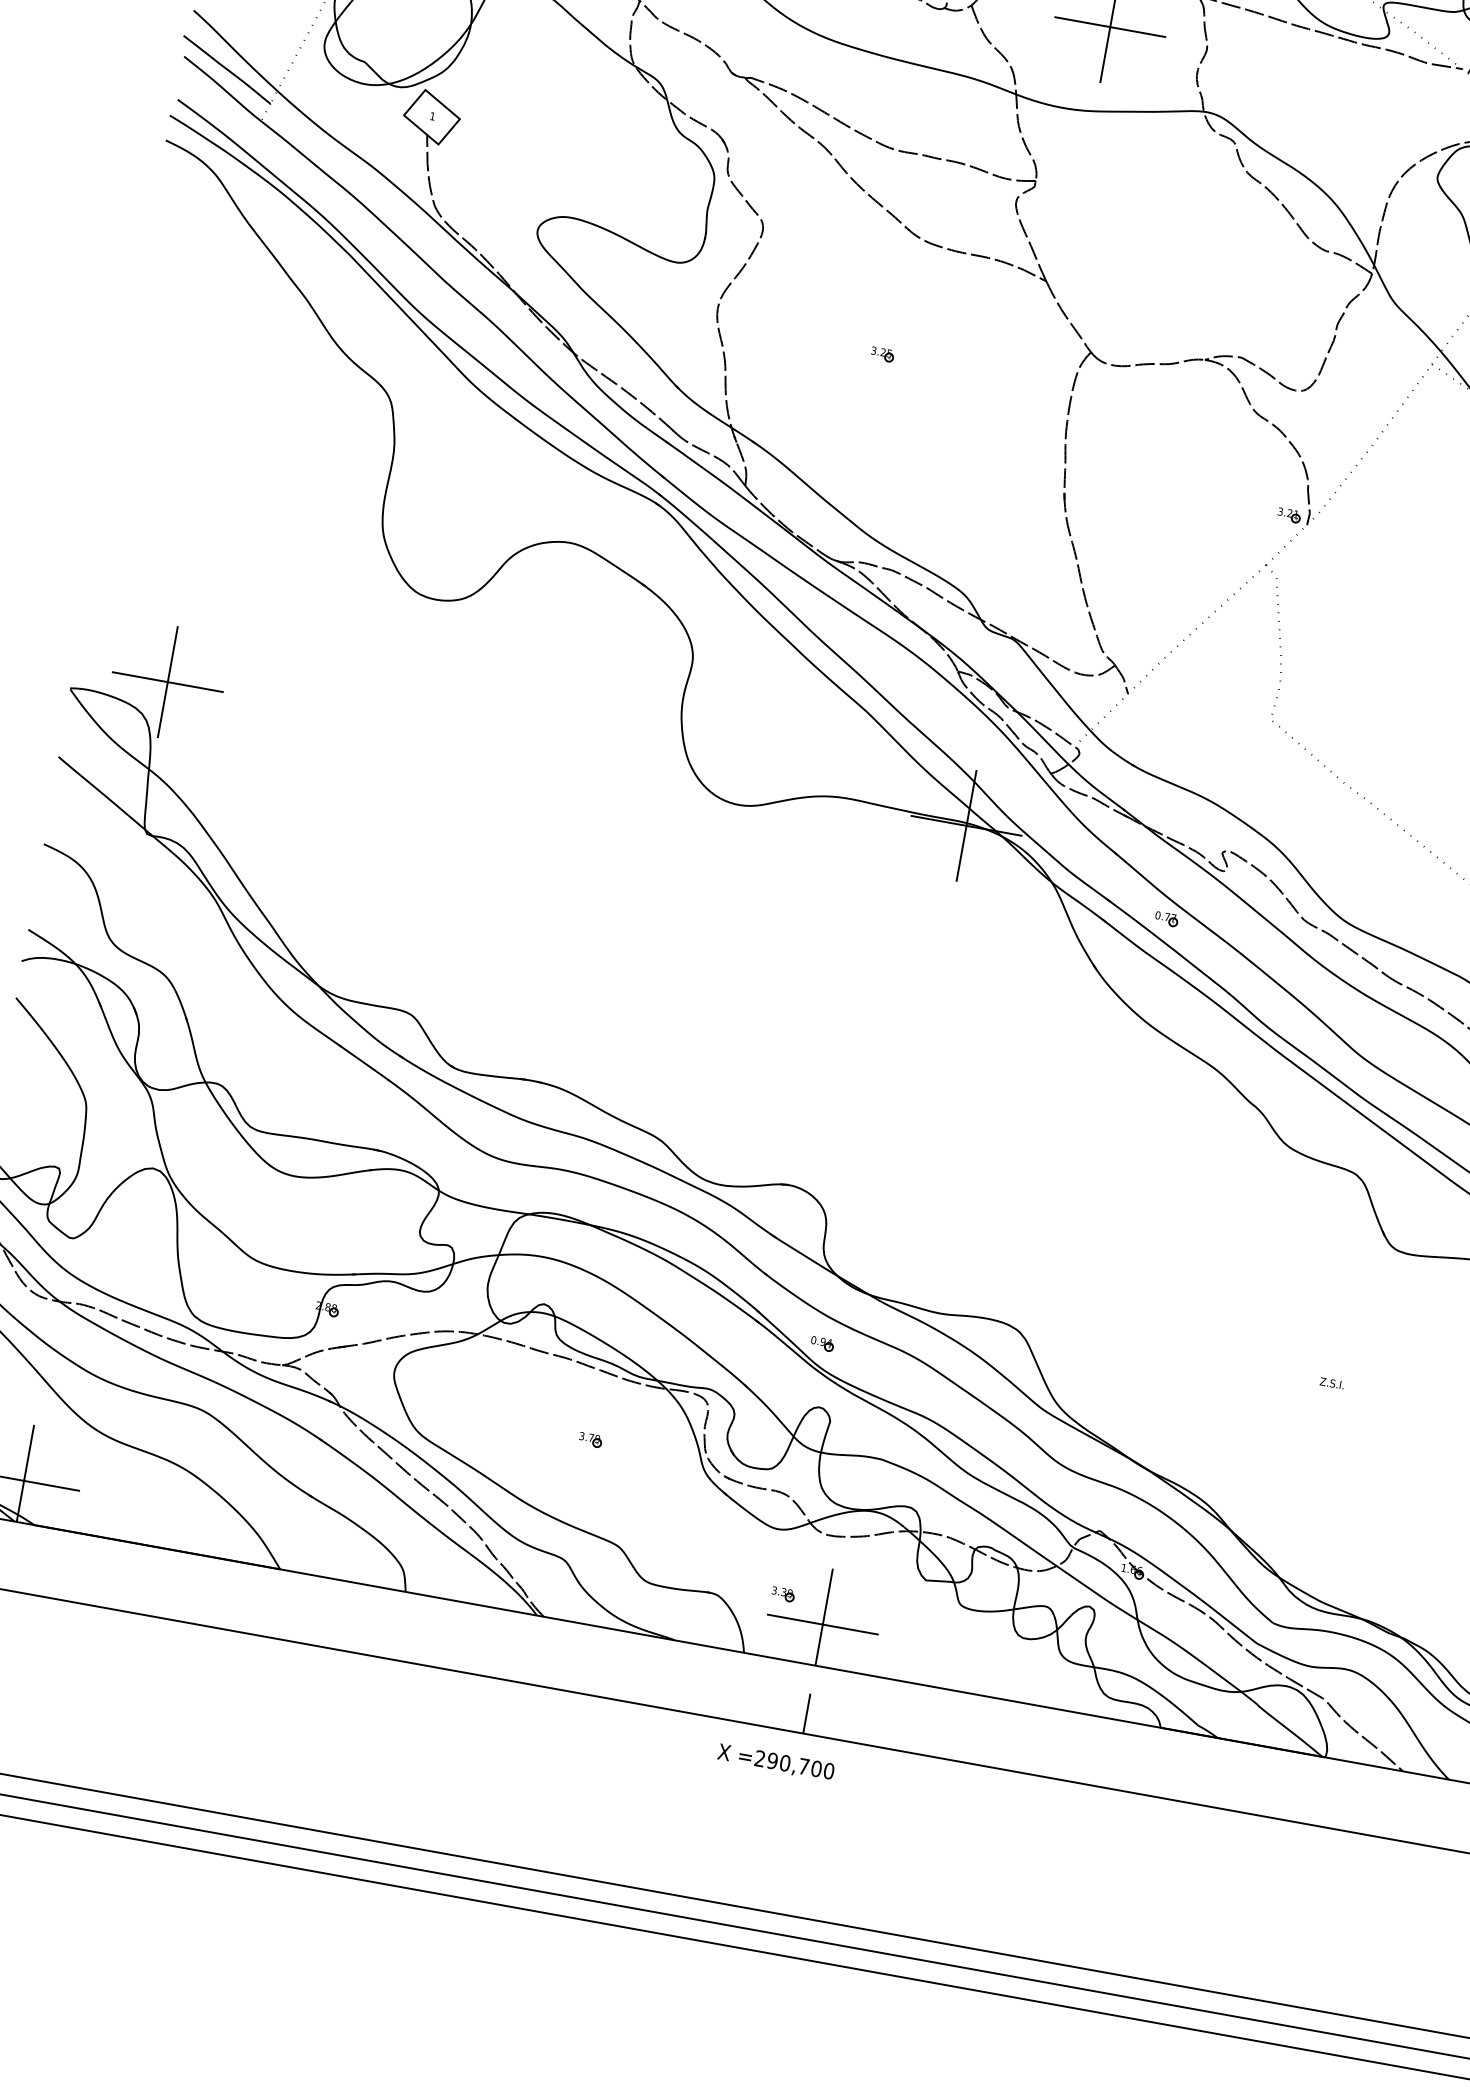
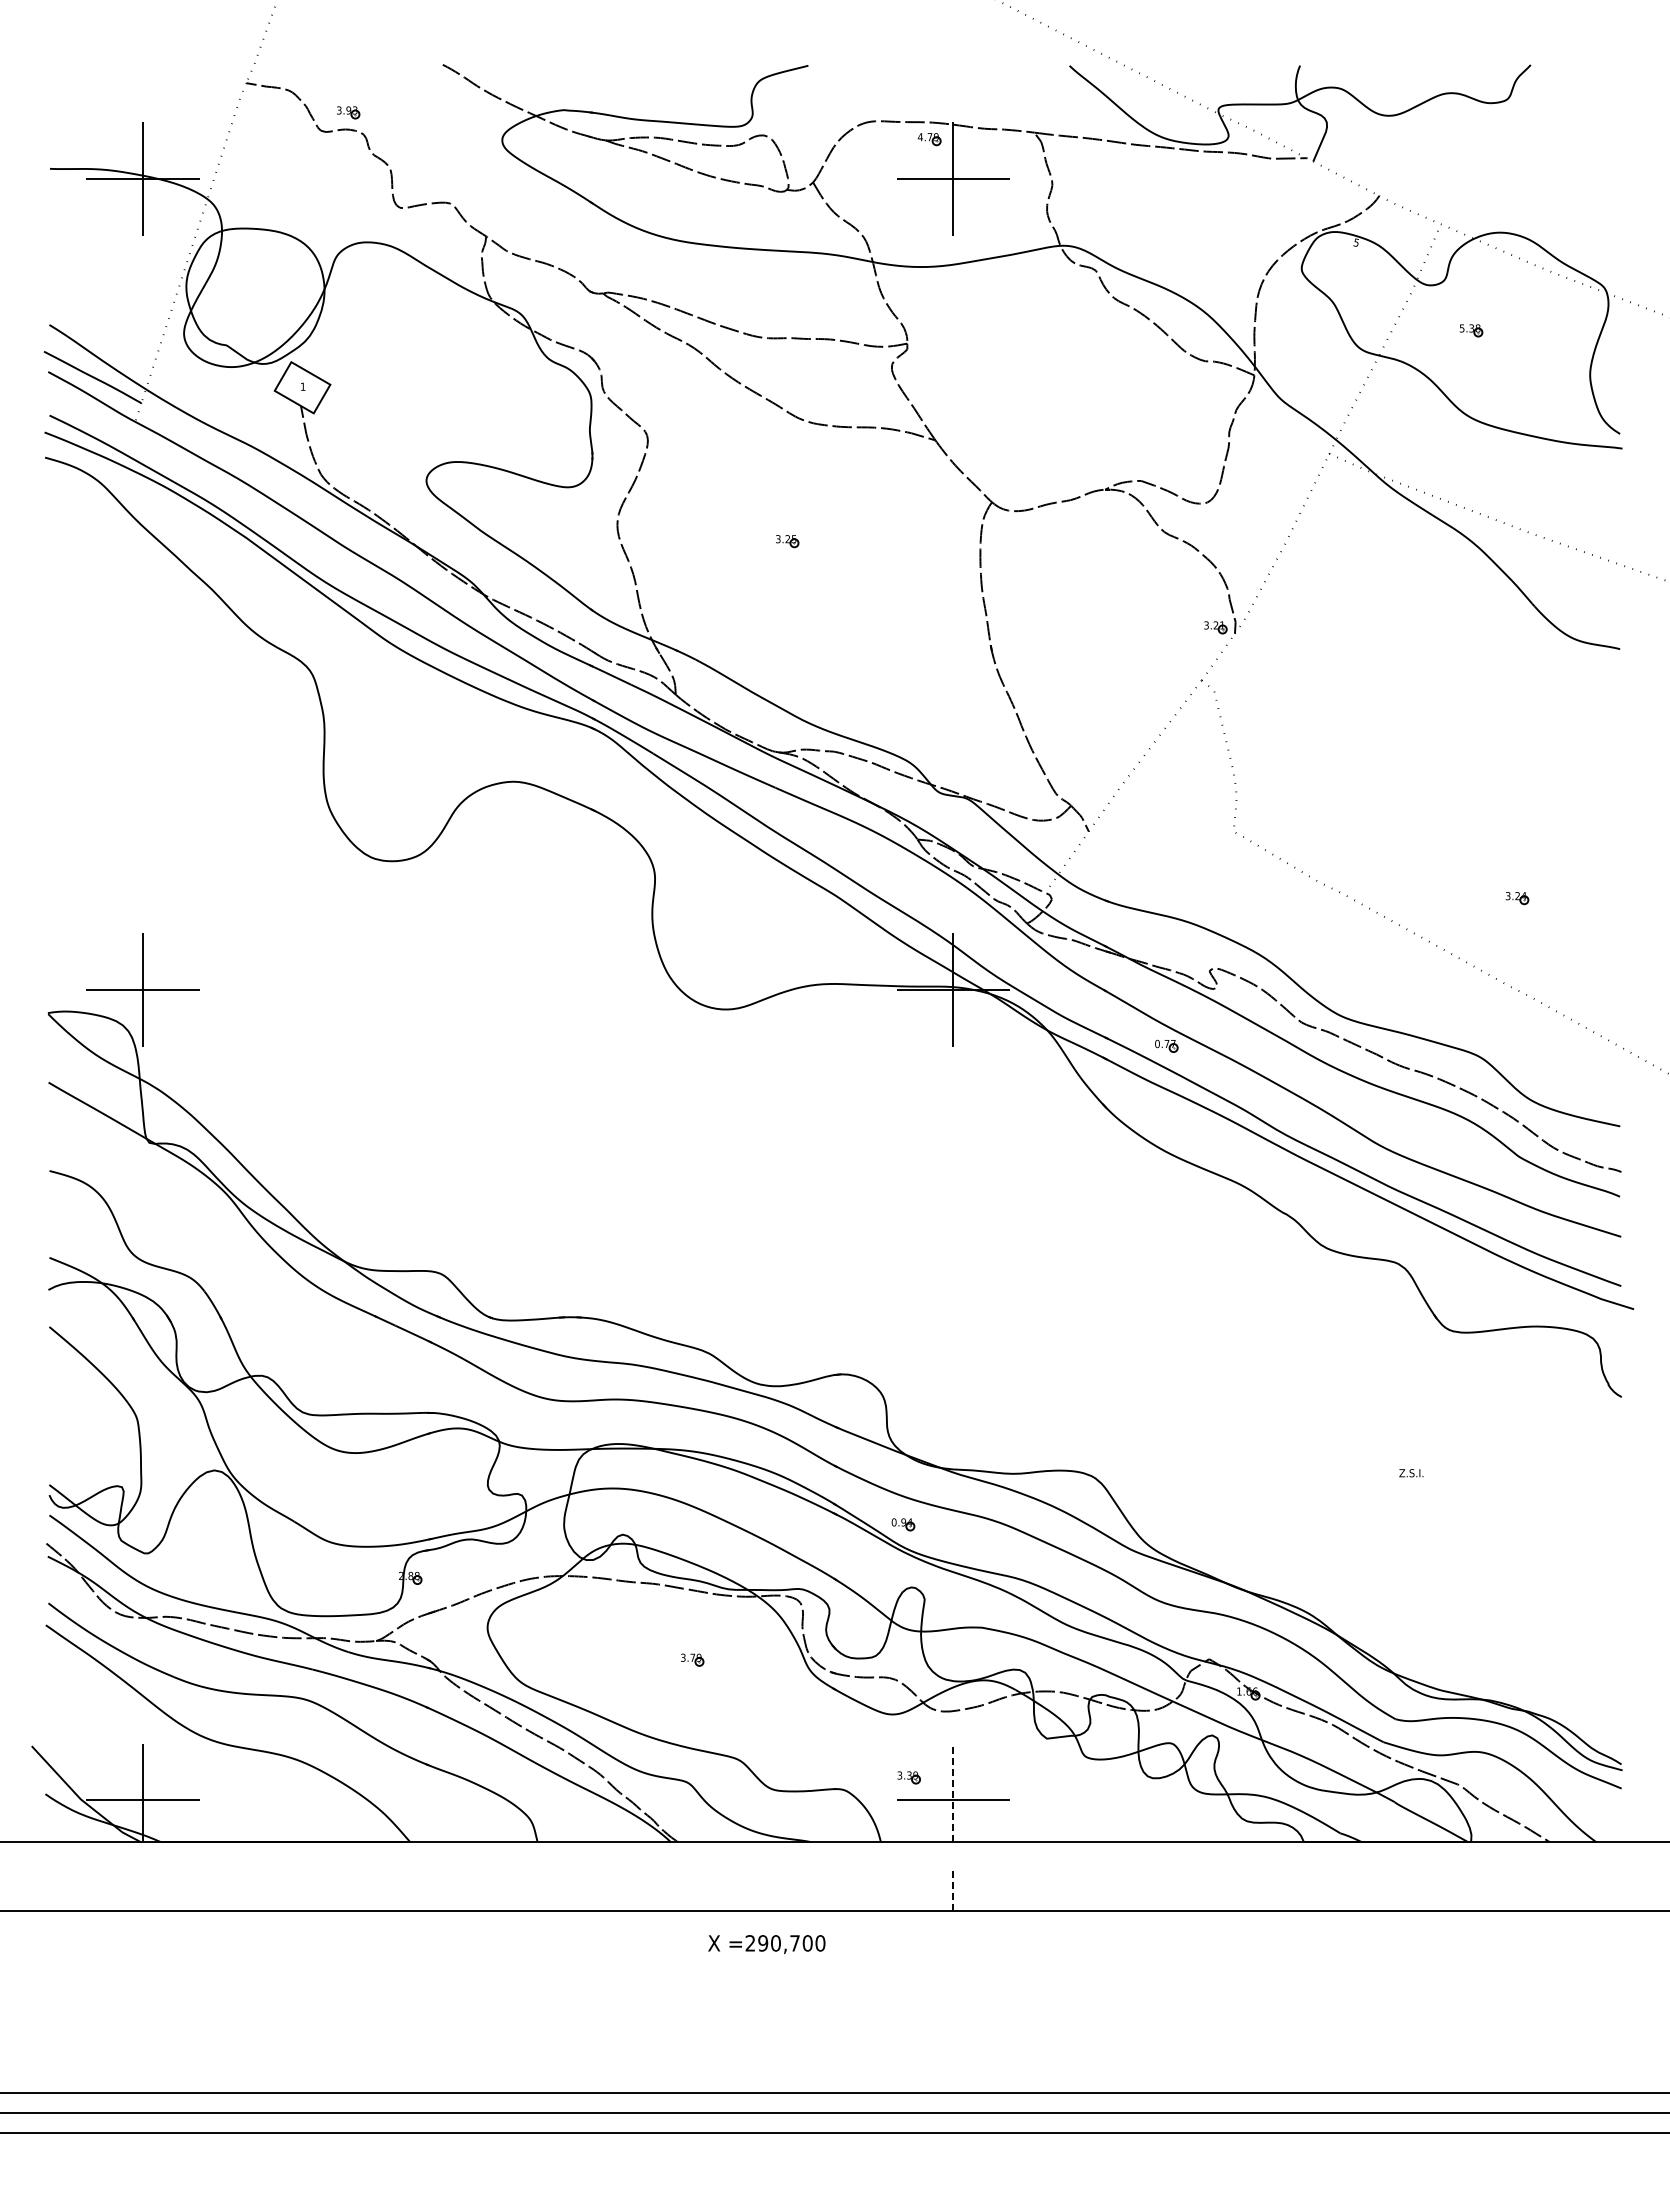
line: (824, 1617) -> (953, 1793), solid -> dashed
line: (806, 1713) -> (953, 1890), solid -> dashed
text: (775, 1762) -> (766, 1944), moved

